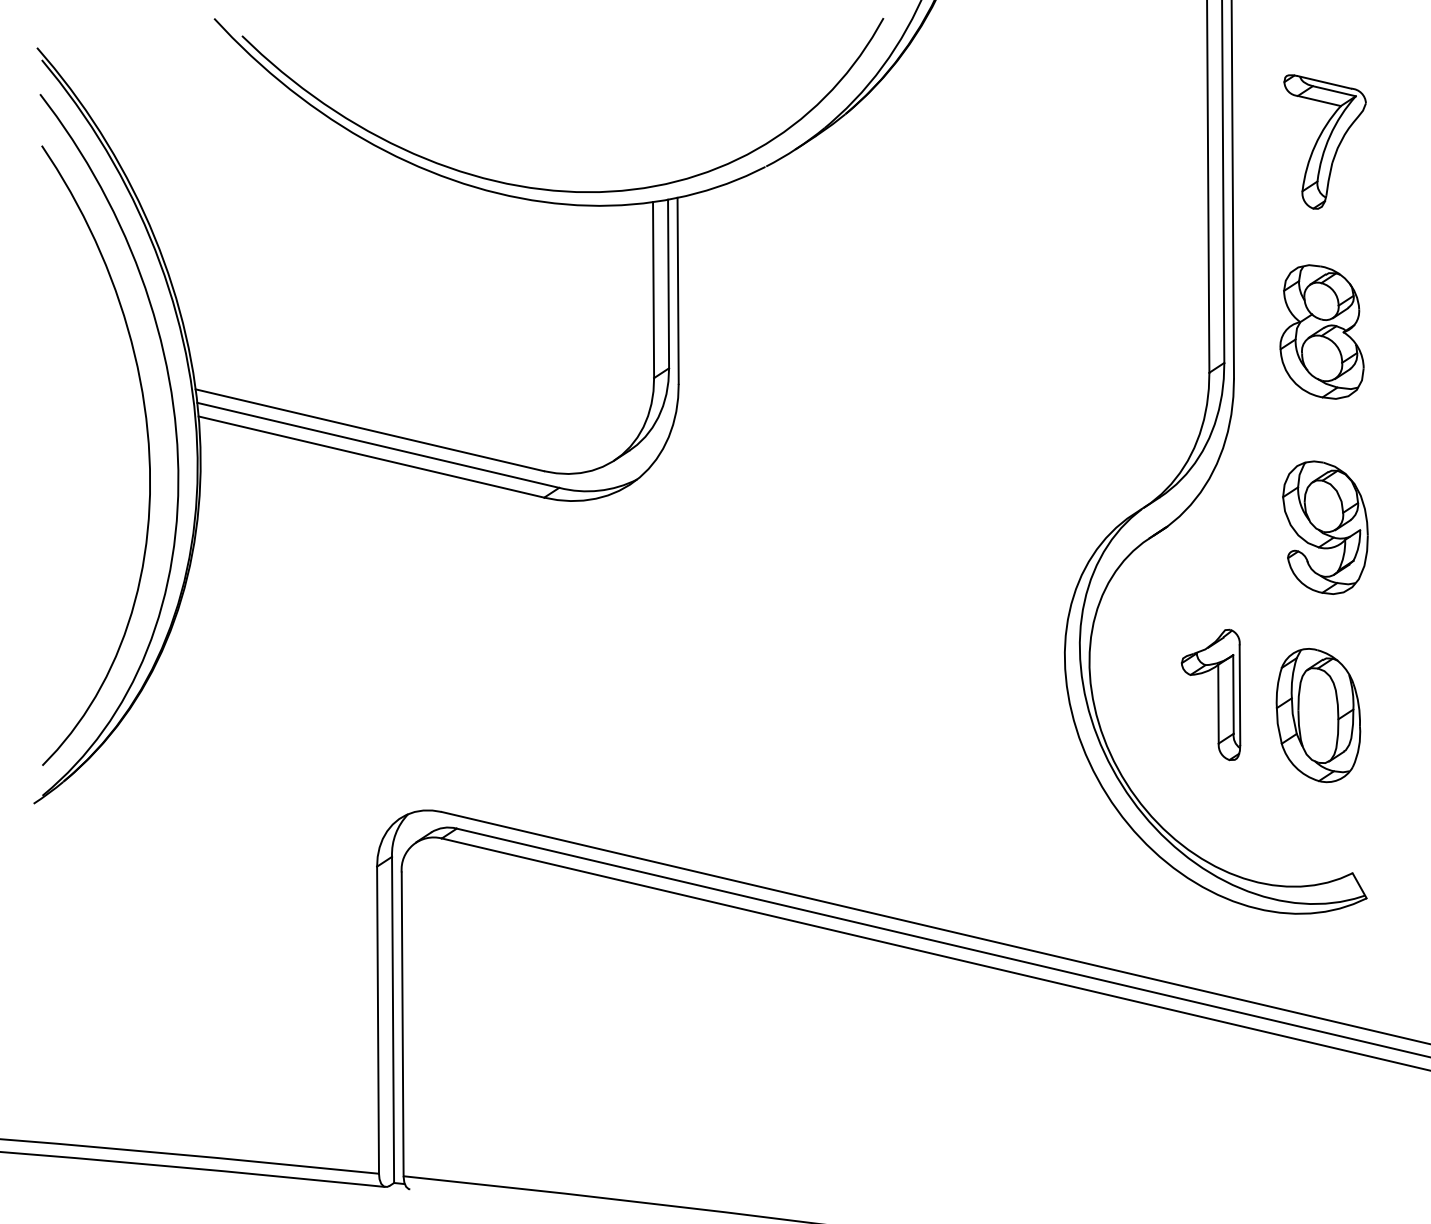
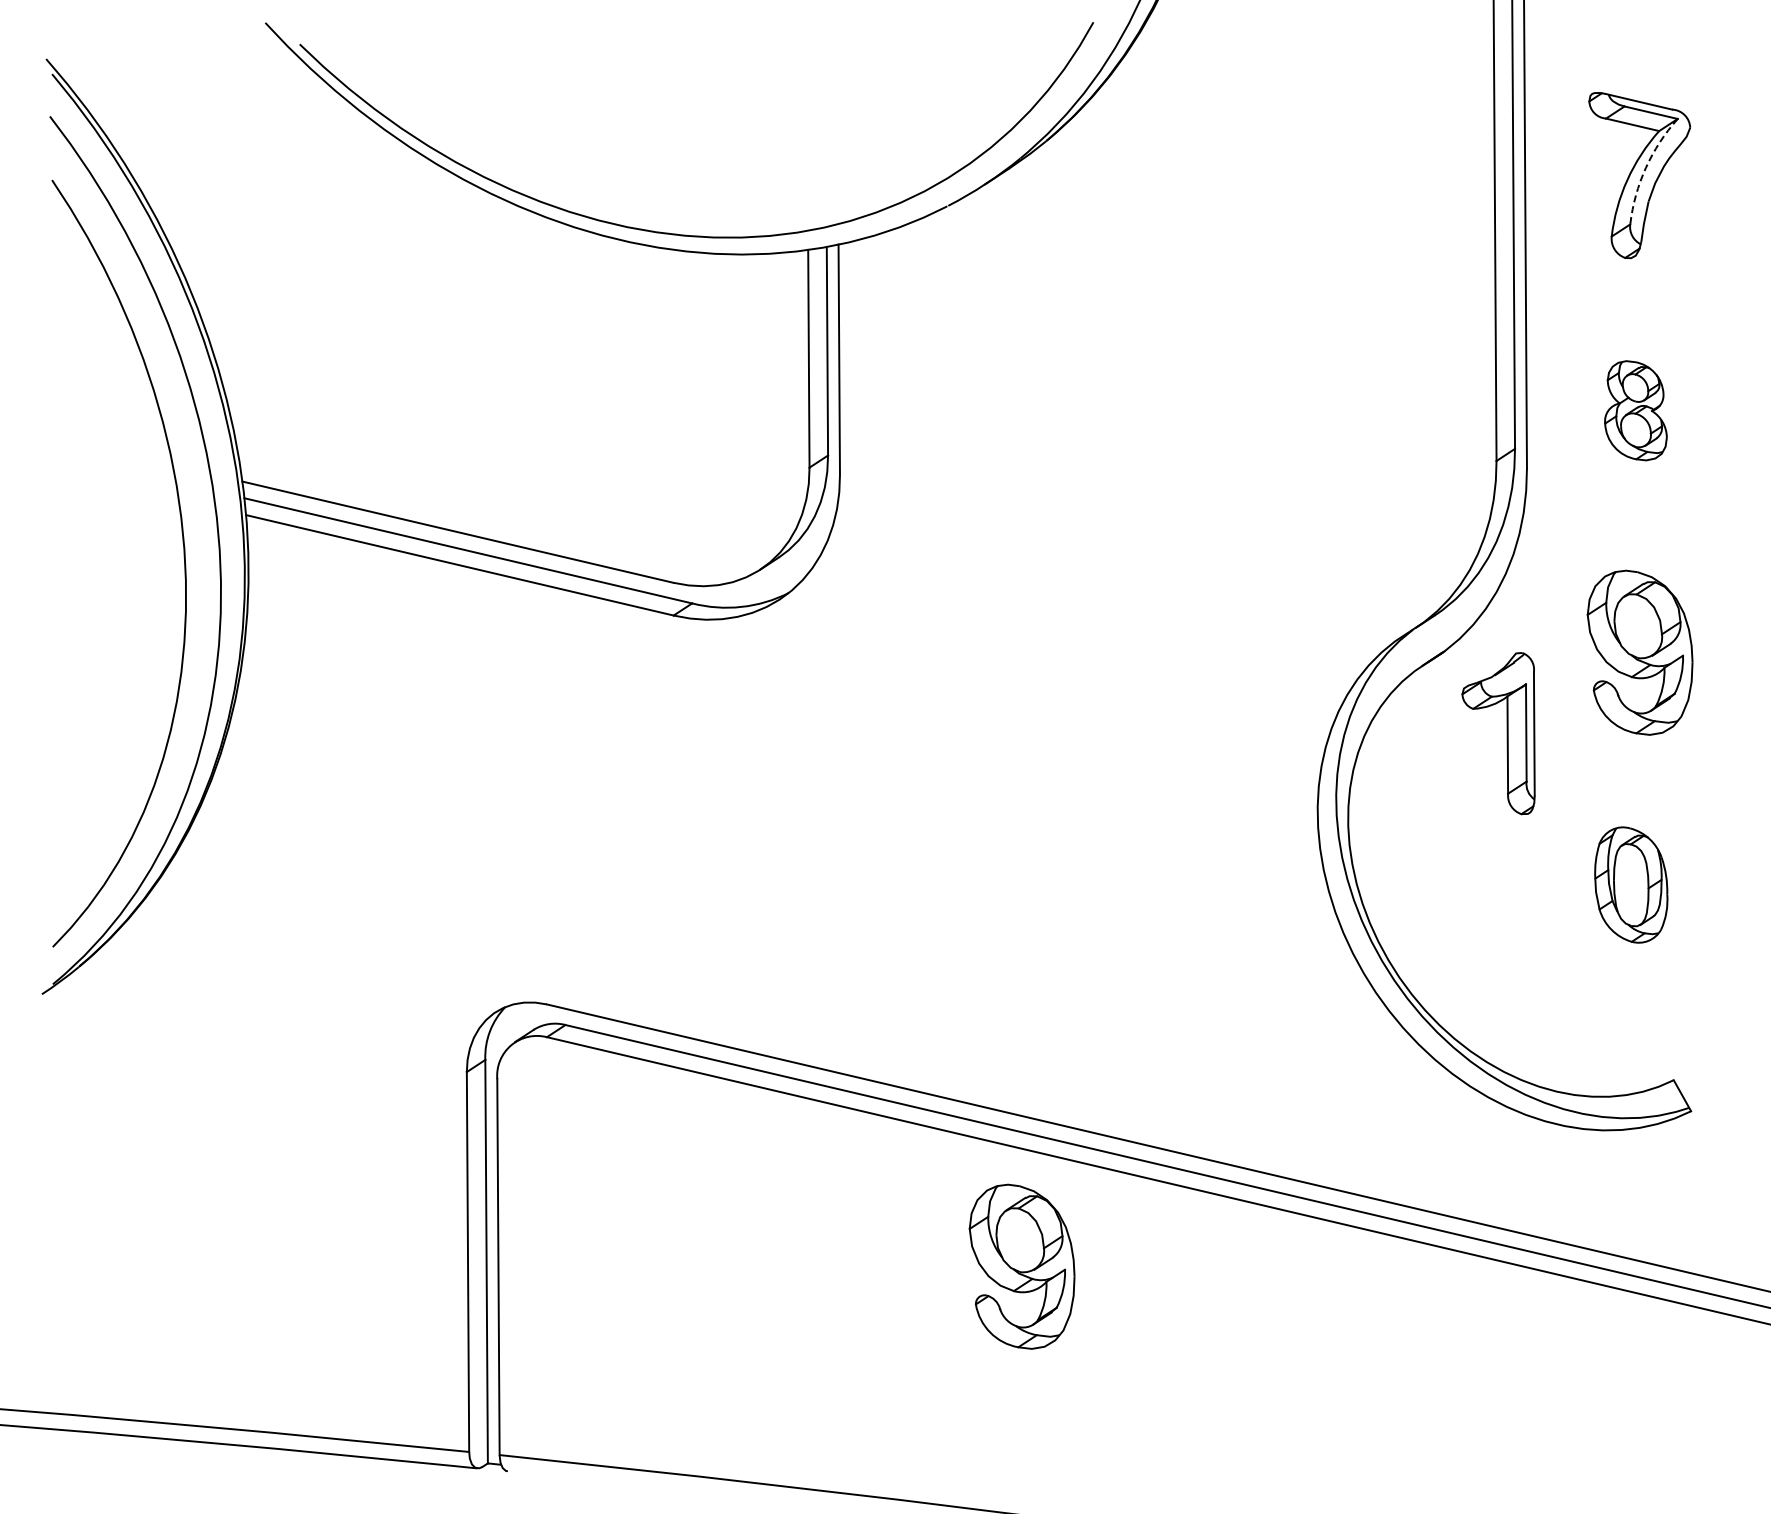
arc: (1329, 136) -> (1645, 168), solid -> dashed
part: (1321, 331) -> (1635, 410), size x0.6
part: (1217, 694) -> (1506, 733), moved
part: (1317, 715) -> (1630, 884), size x0.7
part: (825, 1023) -> (1021, 1266), added

